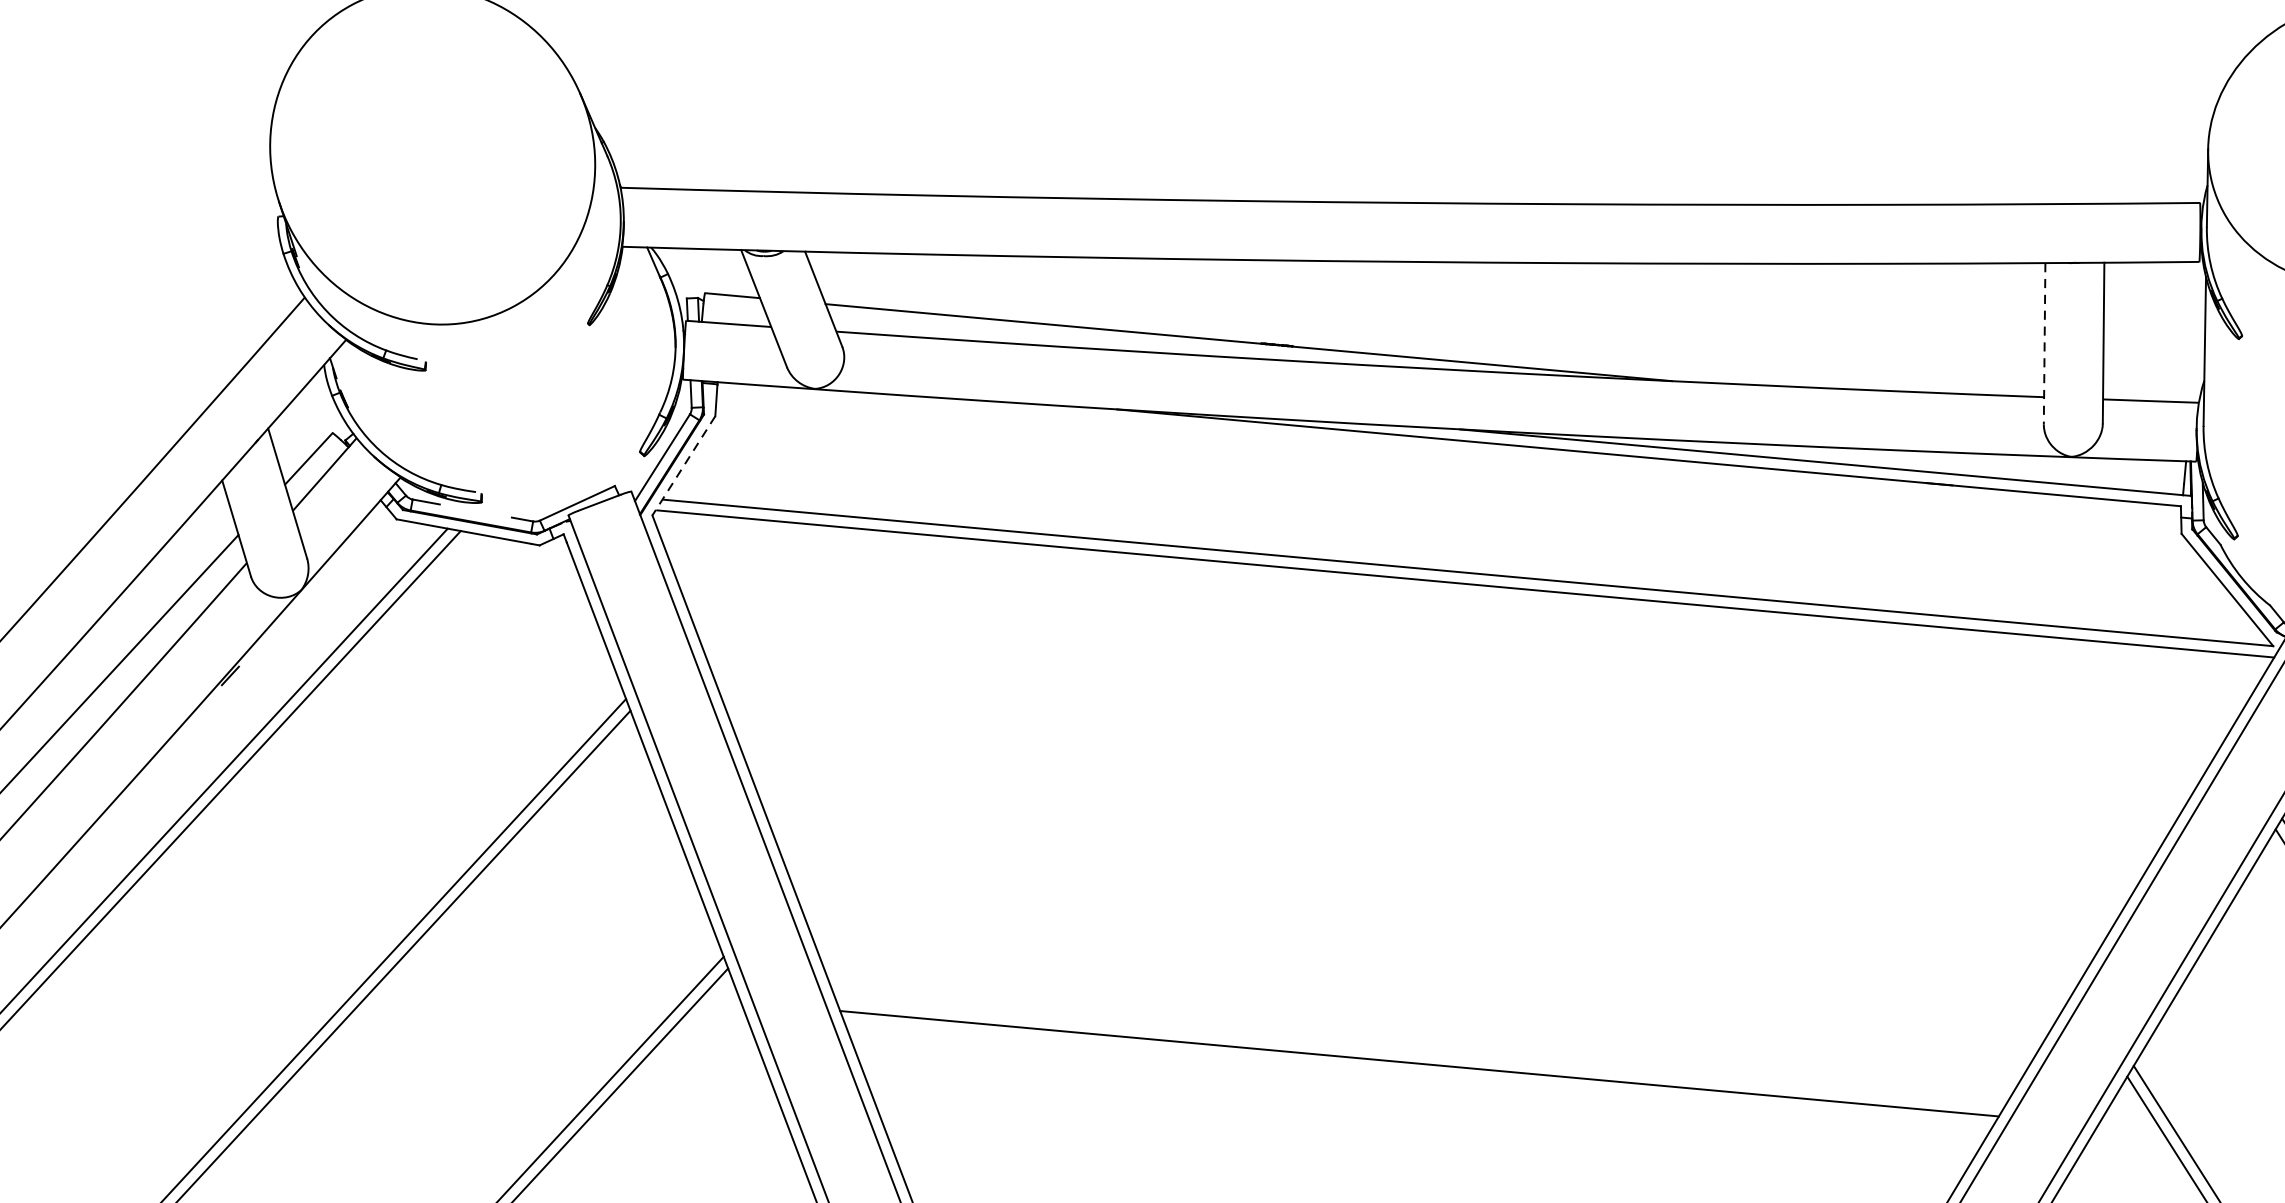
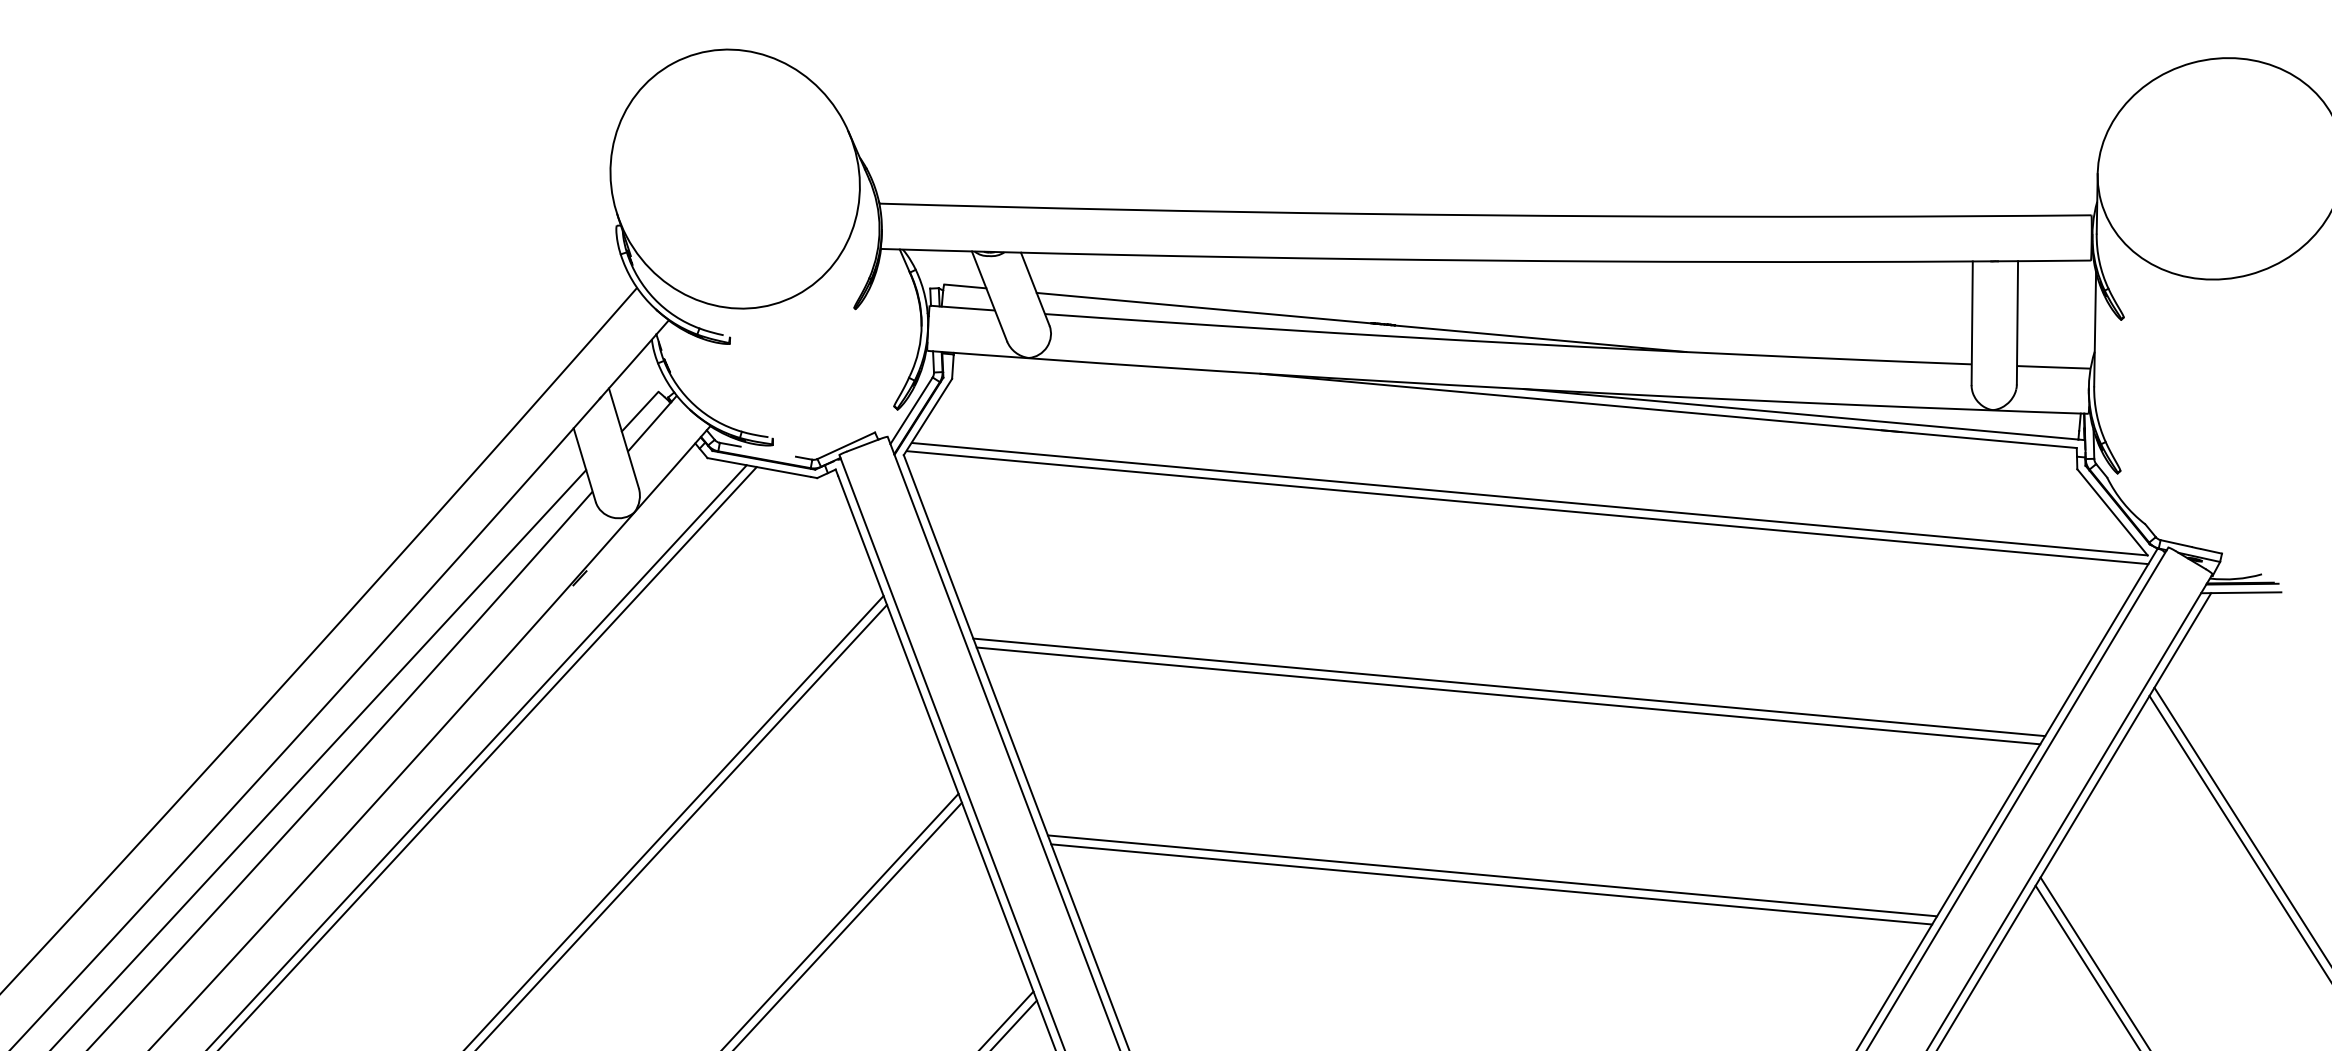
line: (2045, 343) -> (1972, 323), dashed -> solid
line: (683, 466) -> (927, 417), dashed -> solid
line: (1441, 818) -> (1509, 687), added
line: (1440, 828) -> (1508, 695), added
line: (1418, 1074) -> (1491, 884), added

